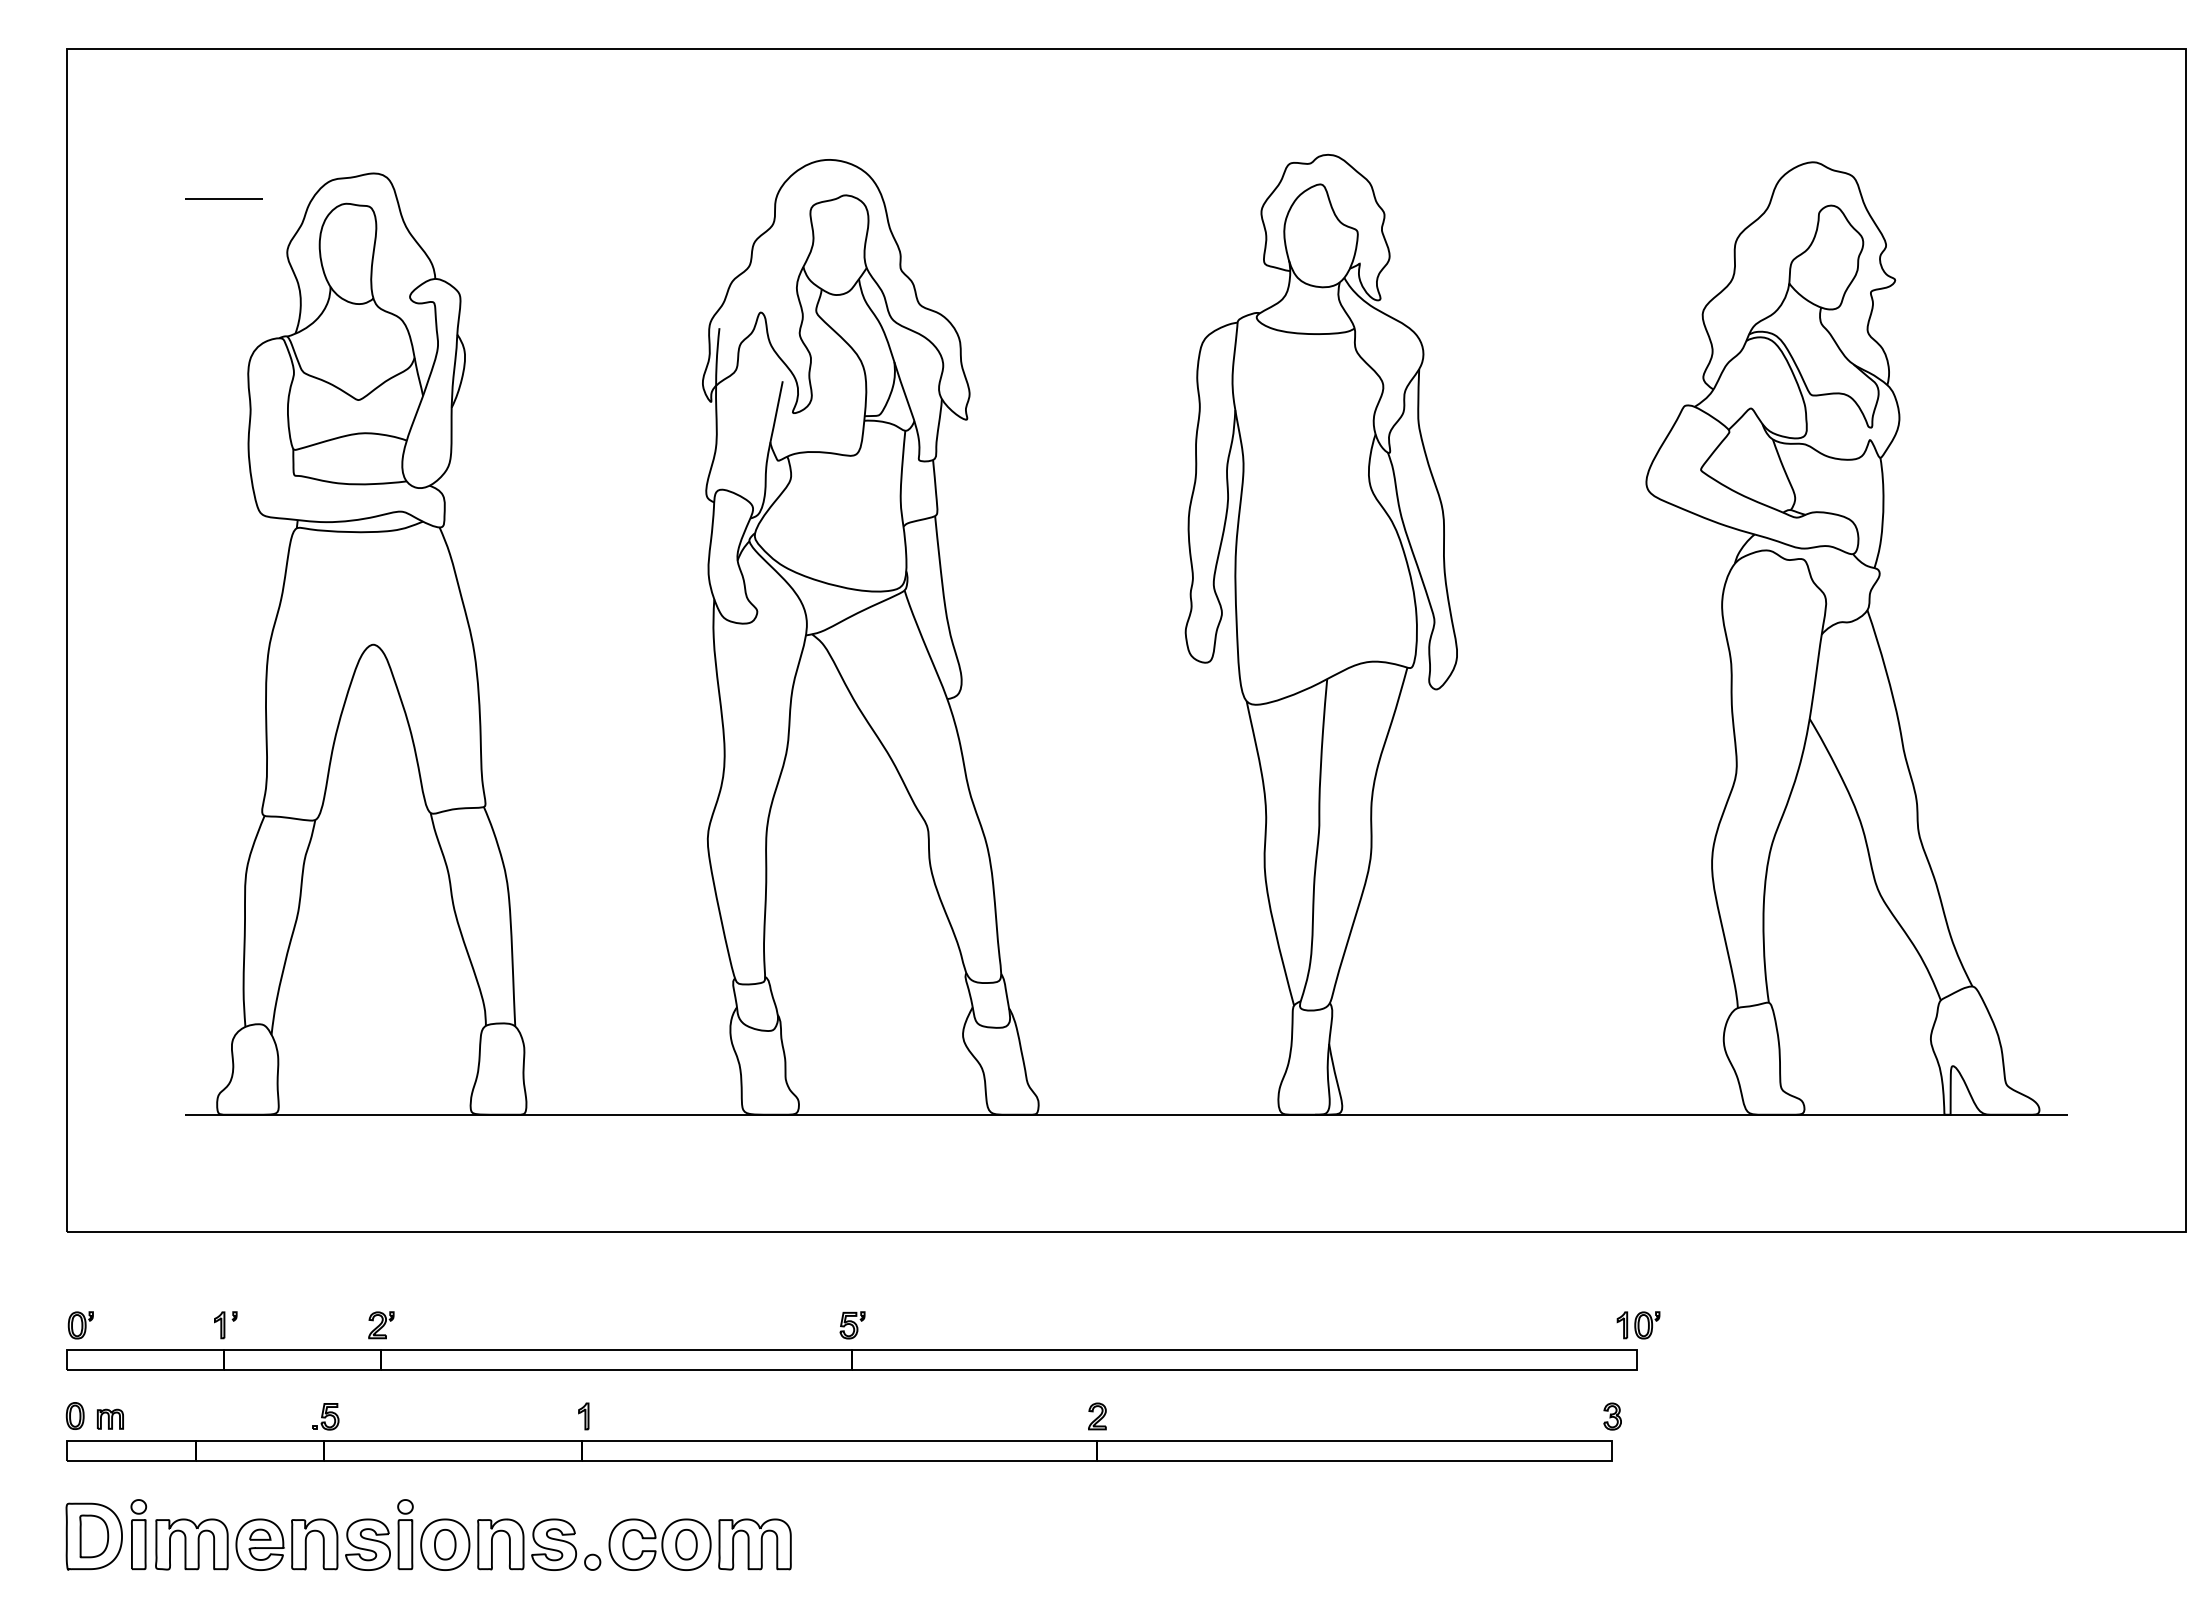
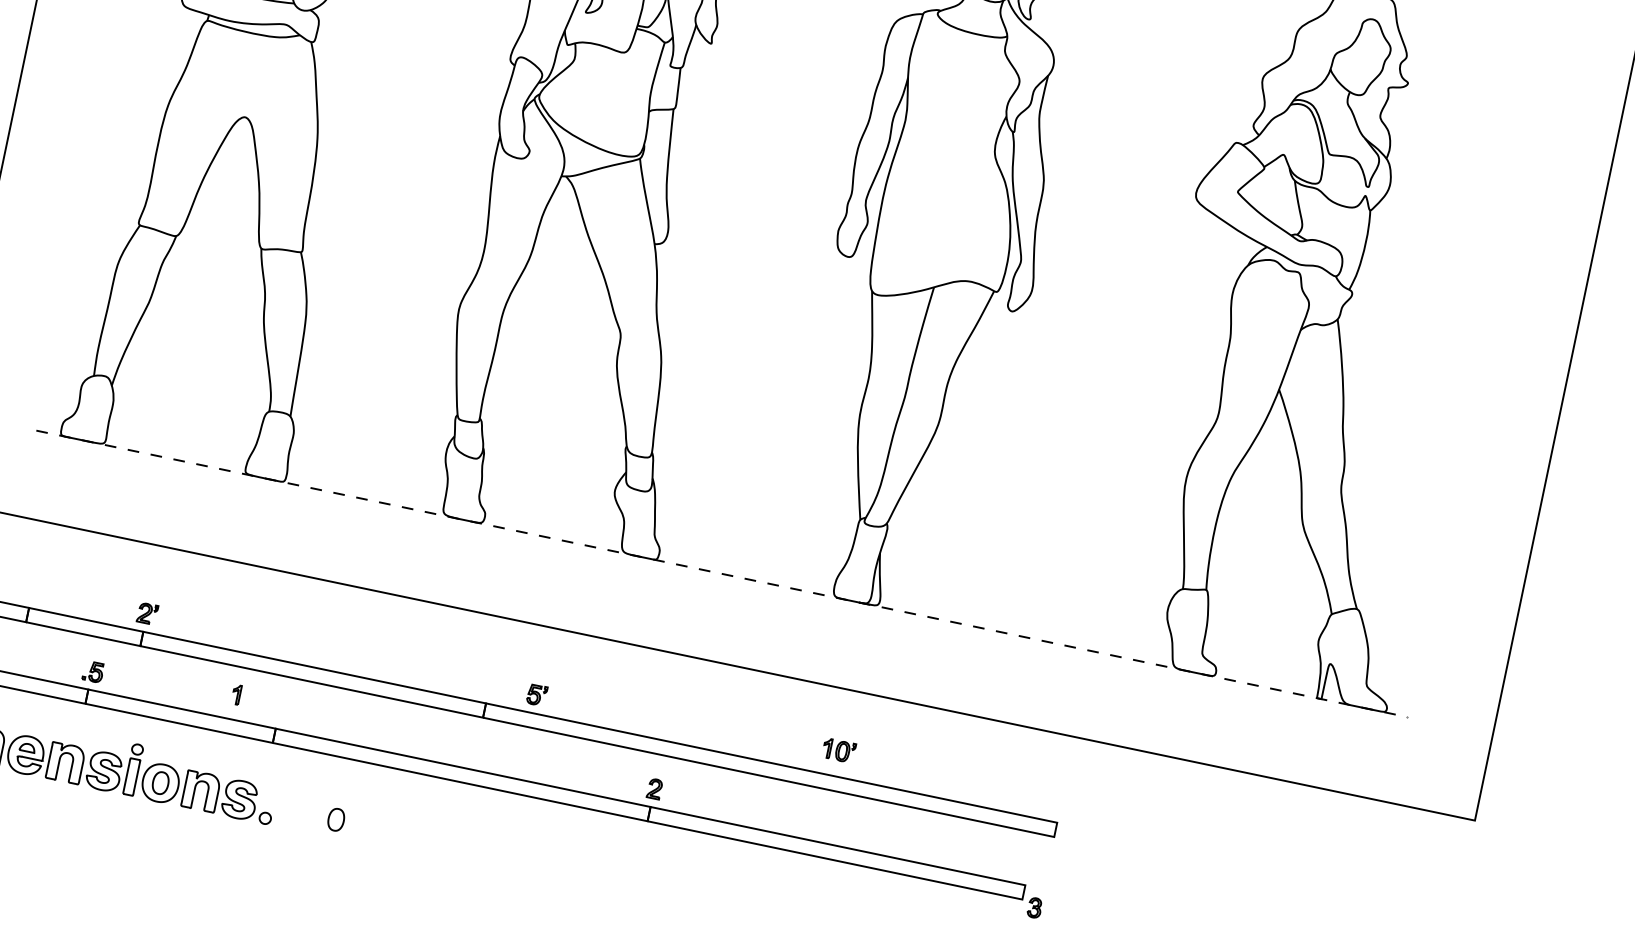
line: (1126, 1114) -> (721, 573), solid -> dashed
part: (225, 1325) -> (34, 590), removed
part: (852, 1325) -> (536, 695), moved
part: (1638, 1325) -> (839, 750), moved
part: (583, 1416) -> (236, 694), moved
part: (1612, 1416) -> (1034, 907), moved
part: (699, 1544) -> (345, 821), removed

